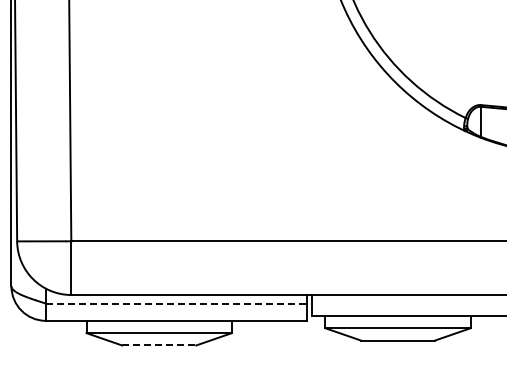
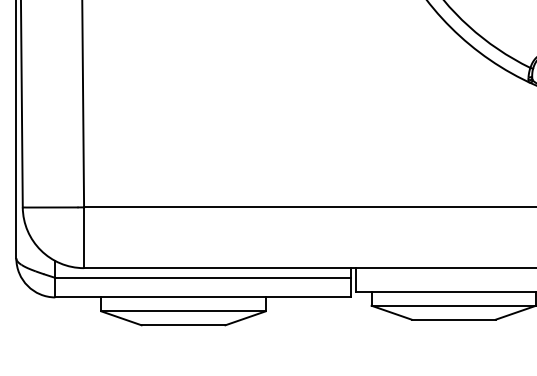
line: (176, 303) -> (203, 277), dashed -> solid
line: (159, 345) -> (183, 325), dashed -> solid

